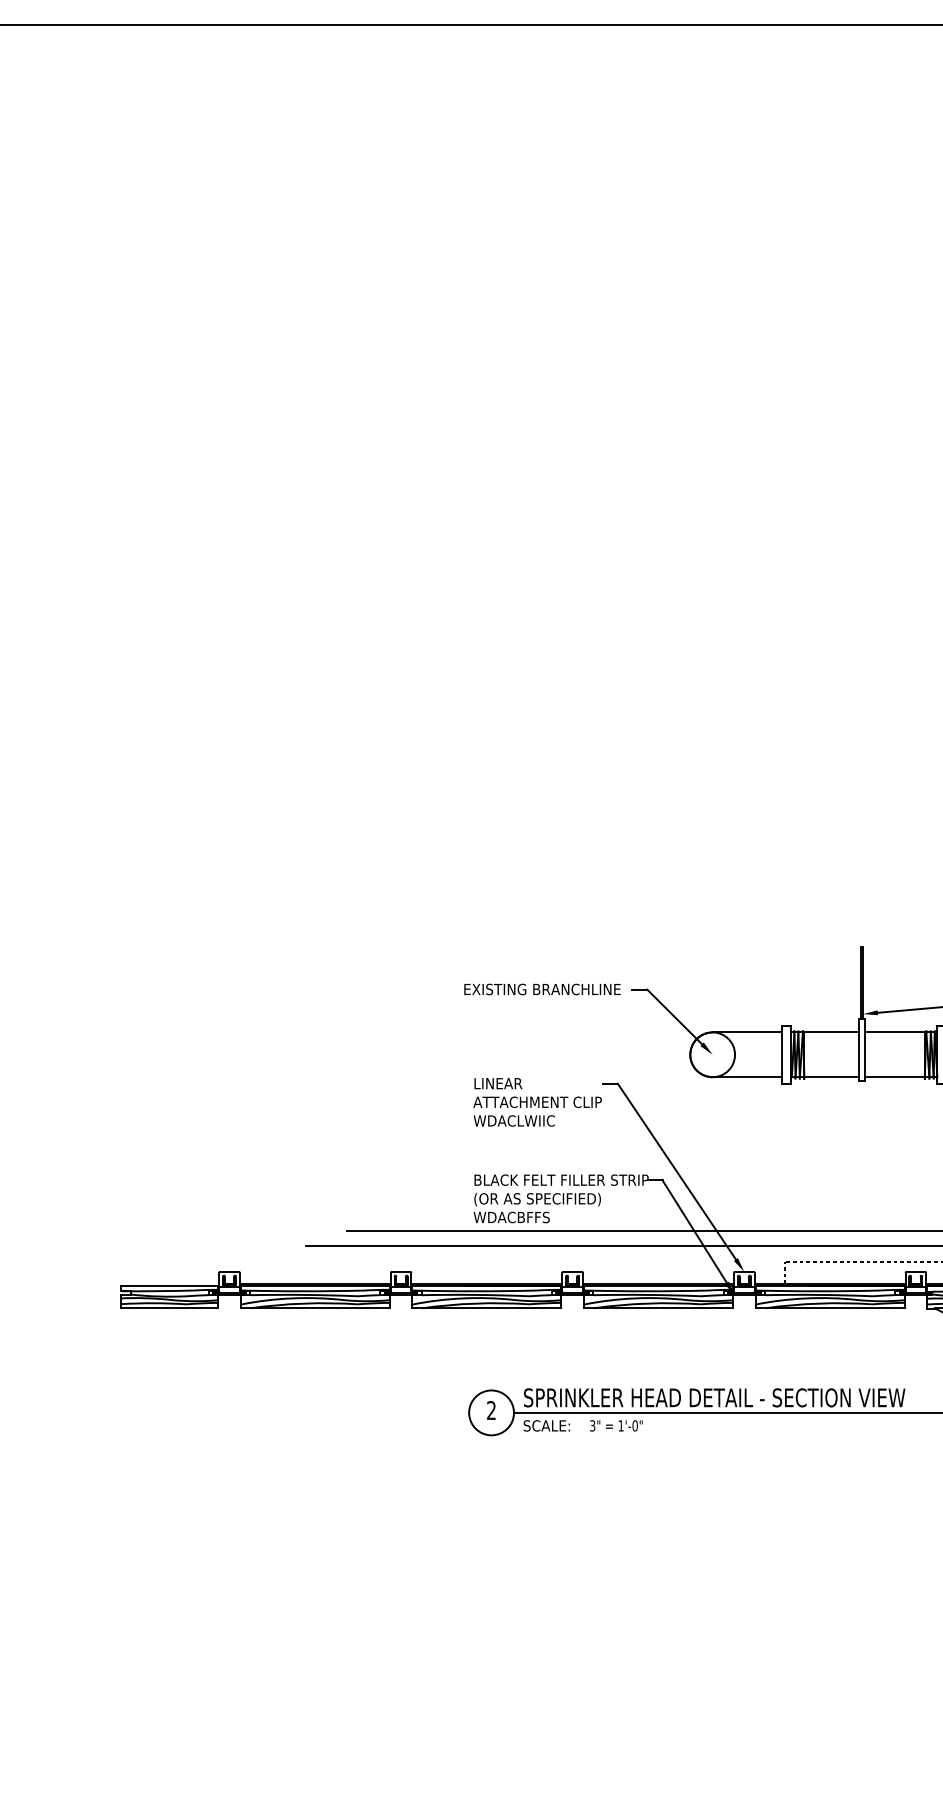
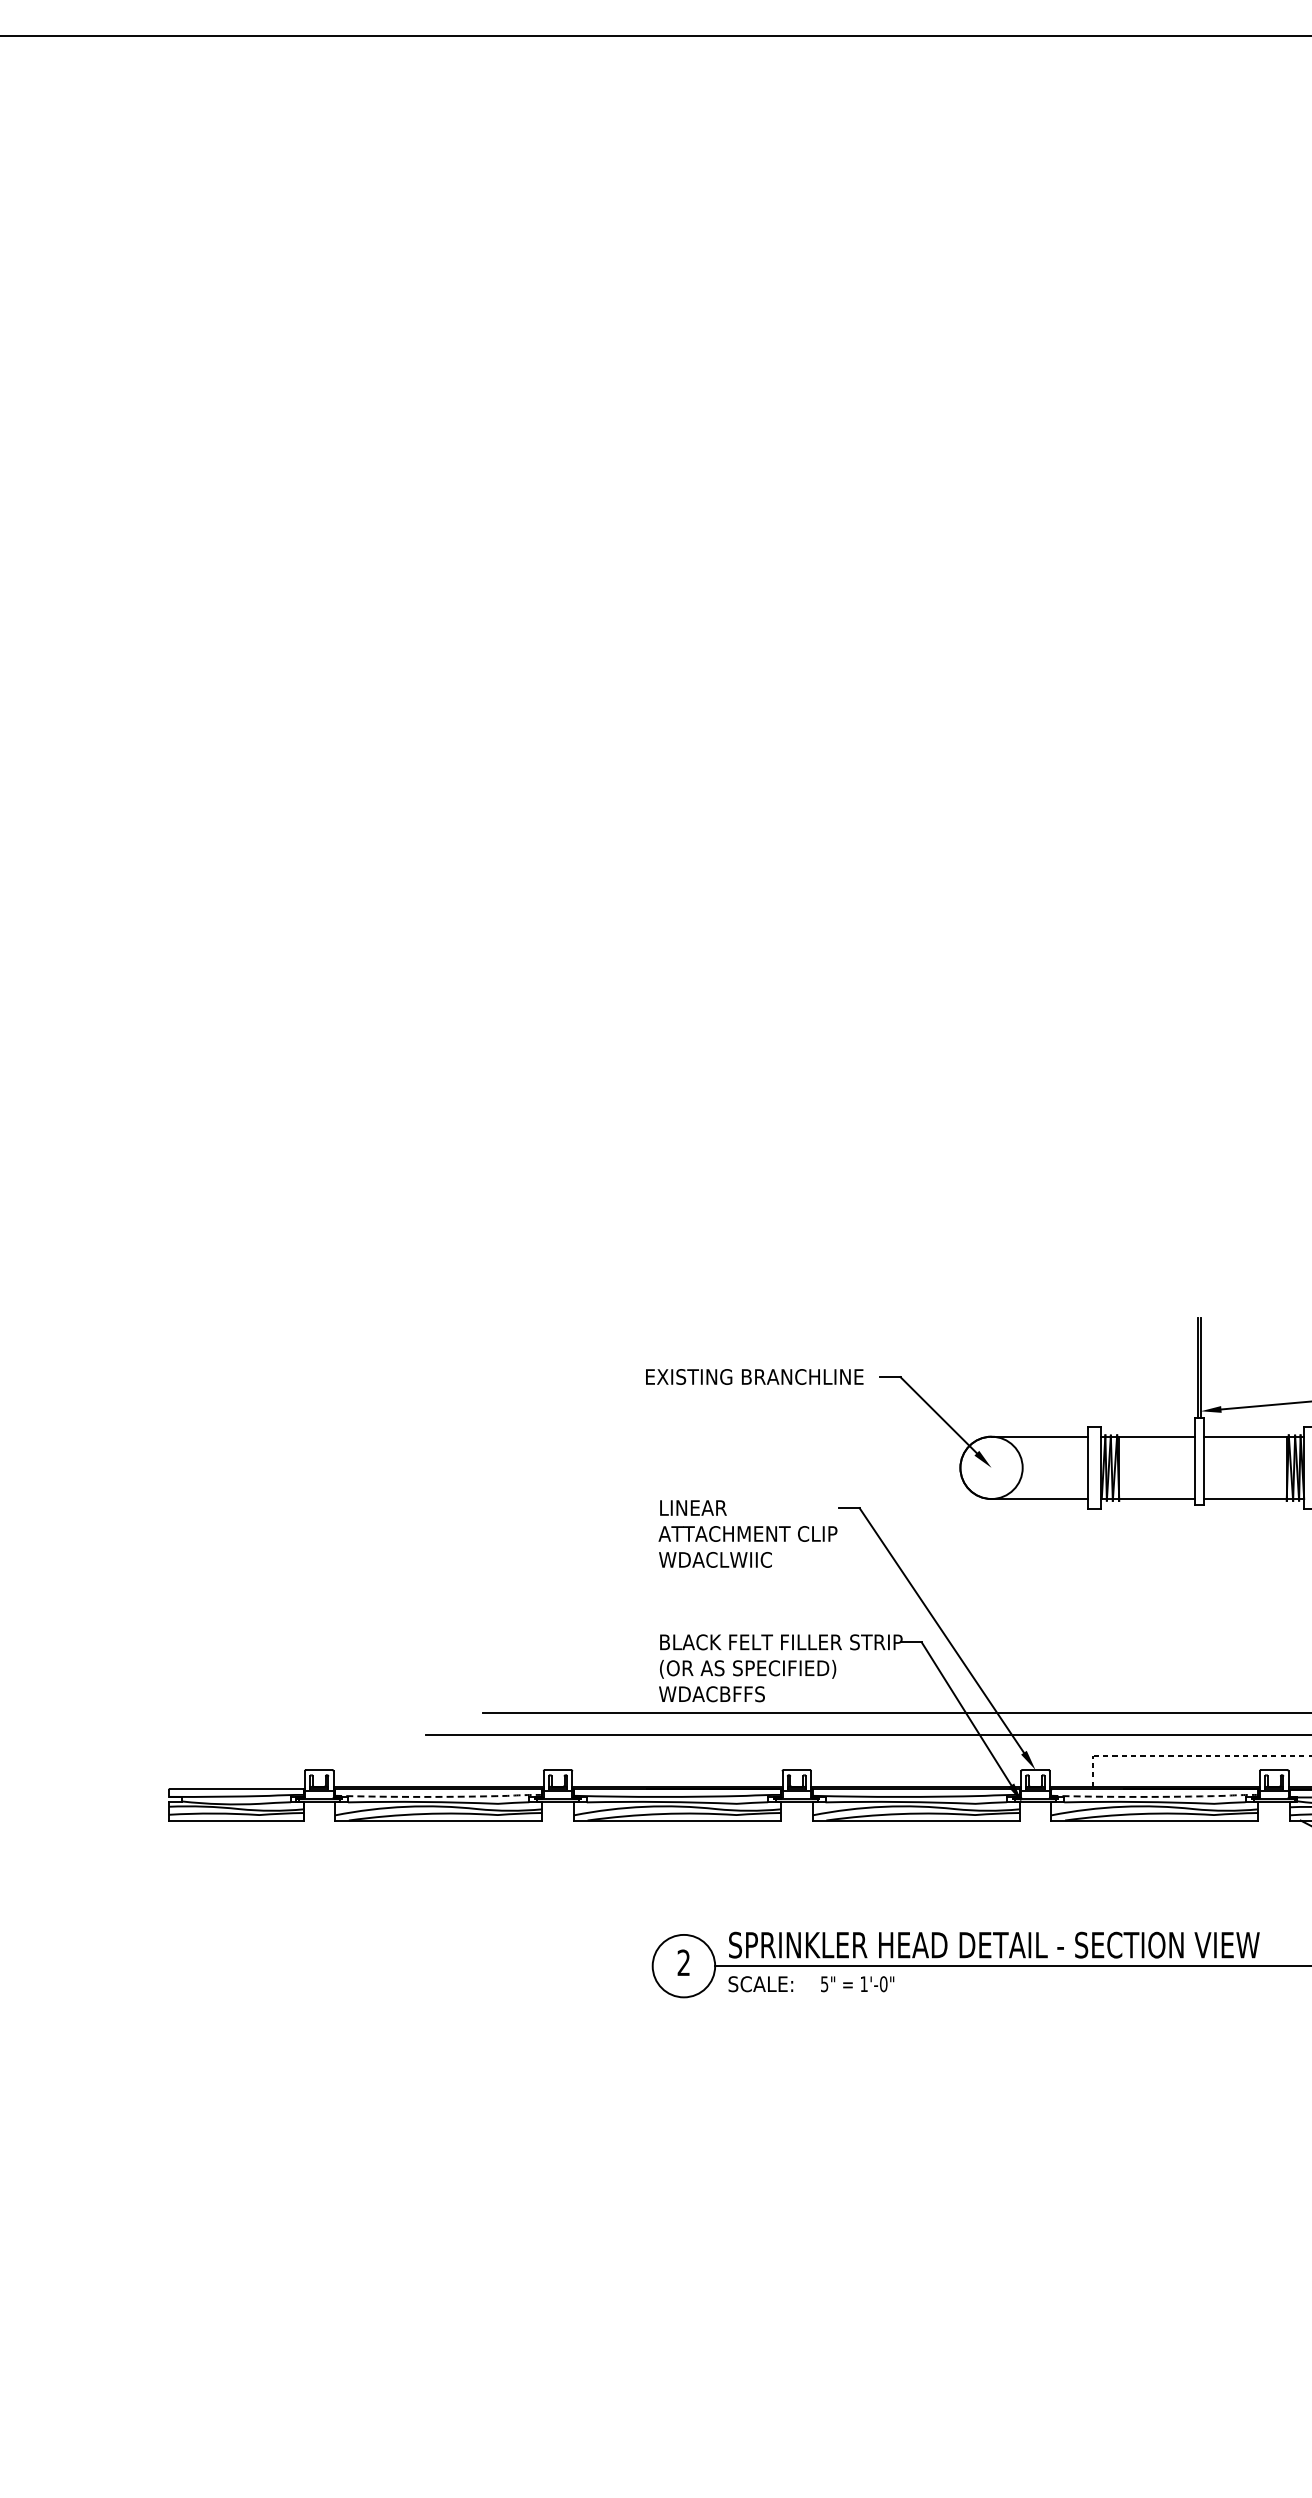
line: (317, 1290) -> (441, 1796), solid -> dashed
line: (831, 1290) -> (1157, 1796), solid -> dashed
text: (592, 1425) -> (824, 1983), 3" -> 5"

